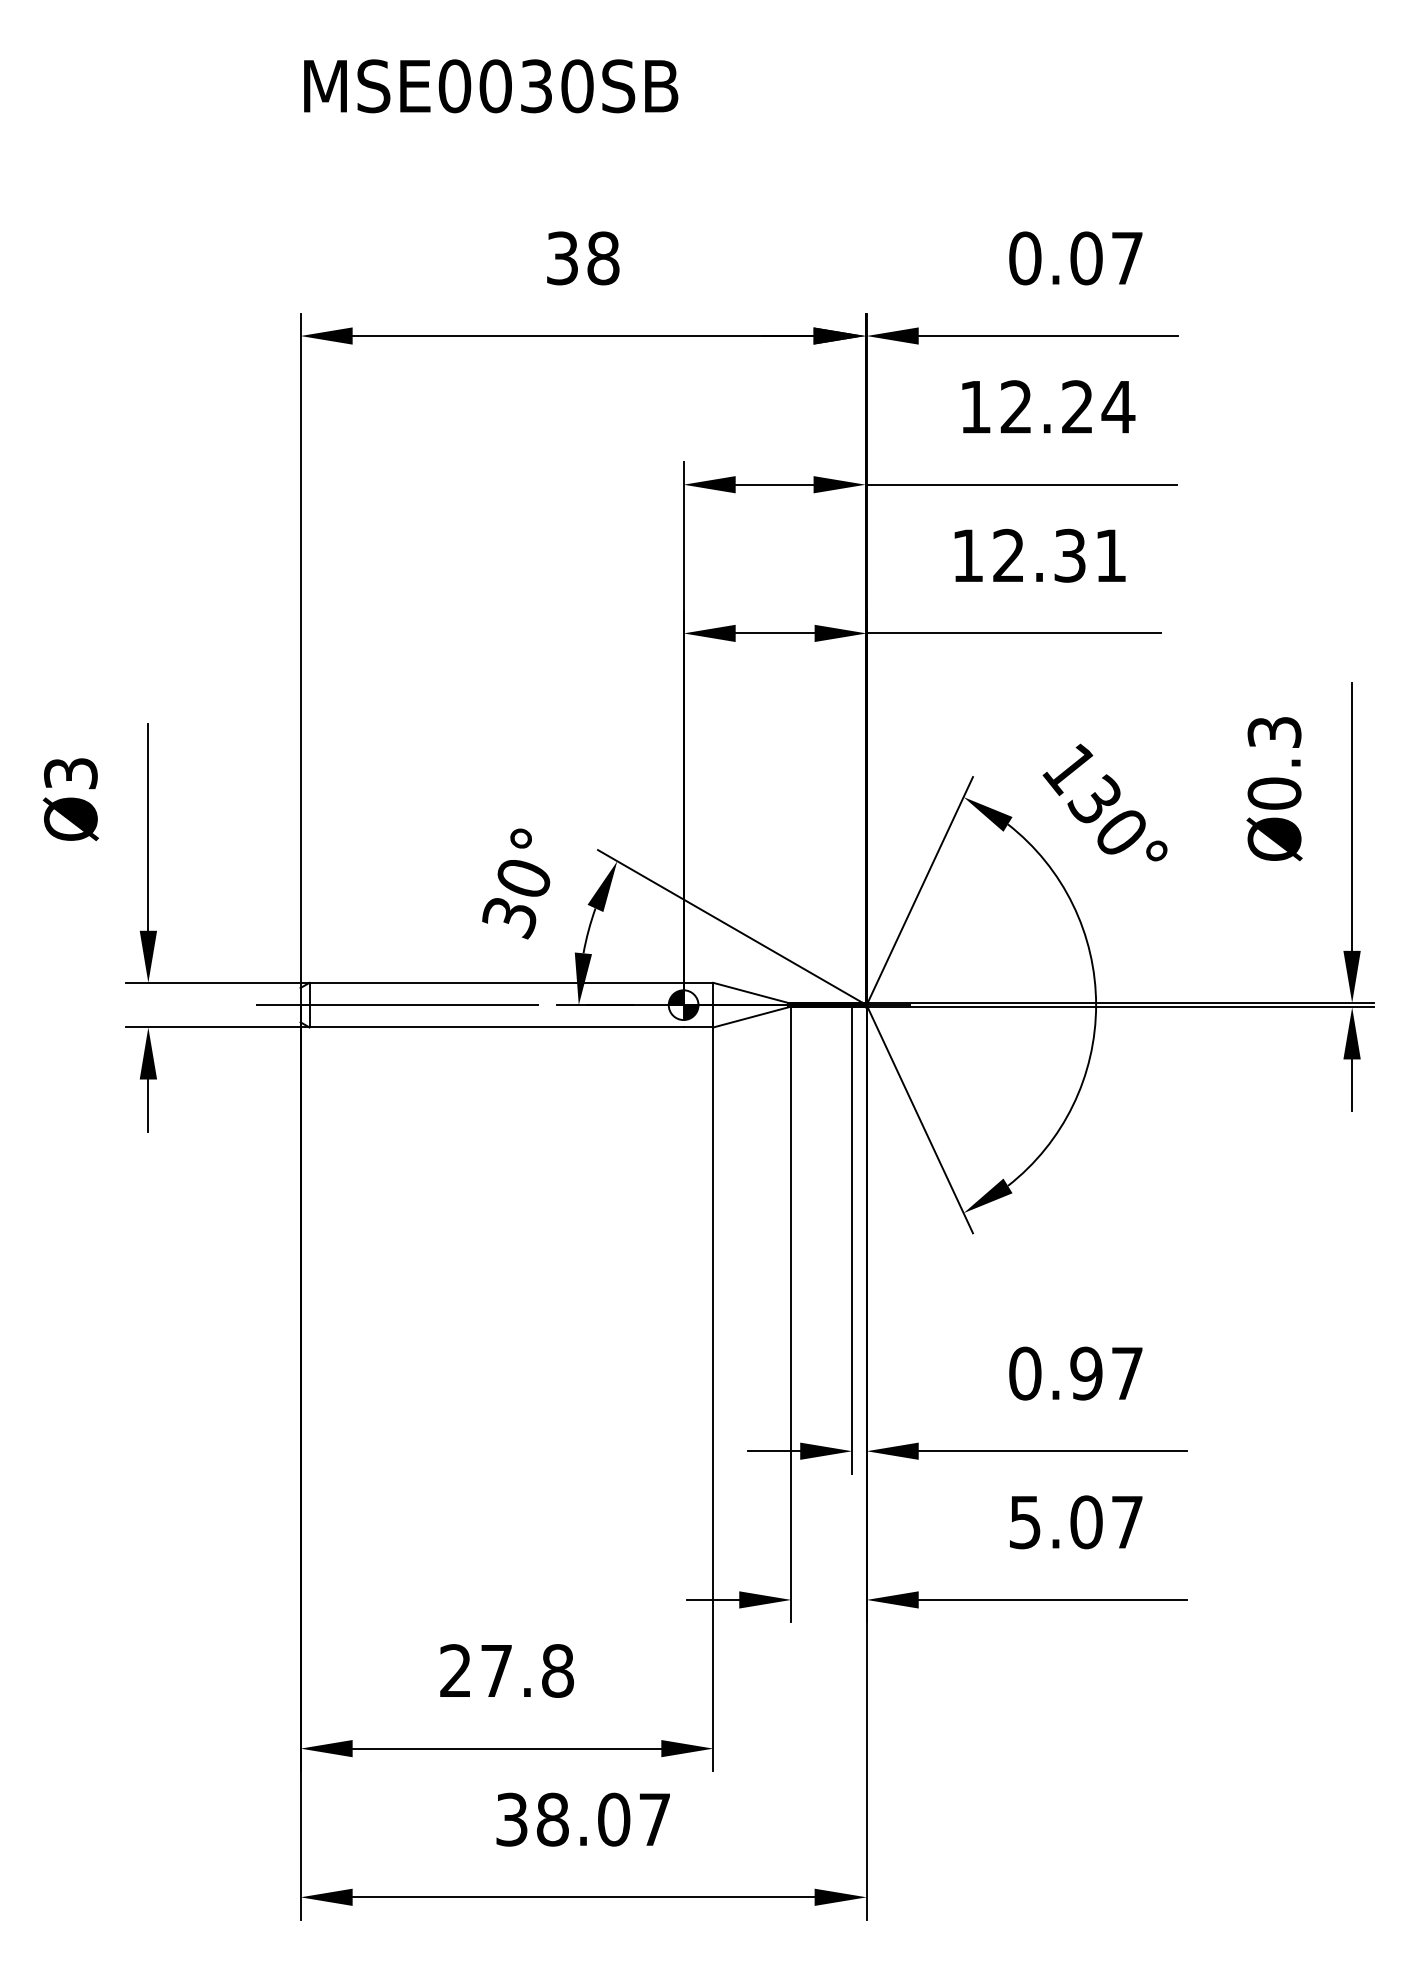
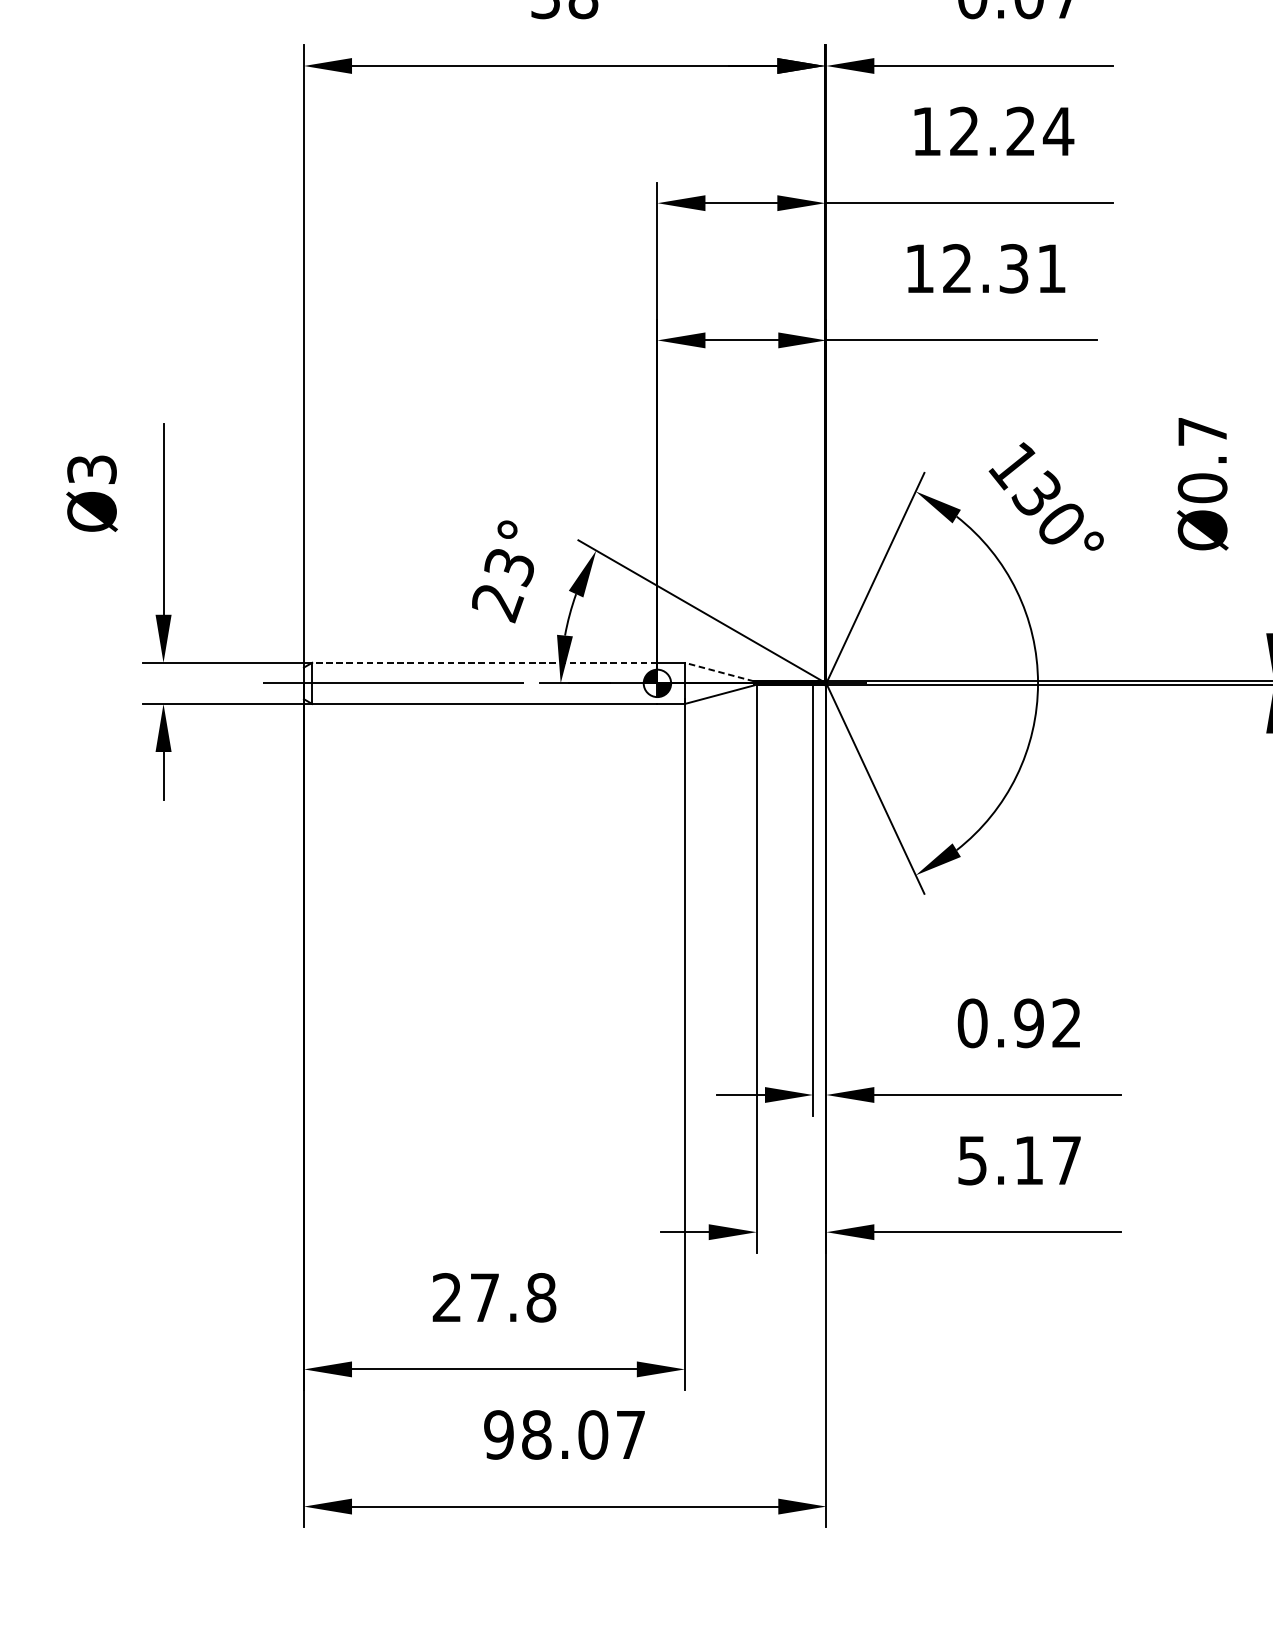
text: (1274, 732) -> (1202, 431), Ø0.3 -> Ø0.7
text: (516, 899) -> (503, 585), 30° -> 23°
line: (496, 982) -> (484, 662), solid -> dashed
line: (750, 992) -> (719, 671), solid -> dashed
text: (1126, 1372) -> (1066, 1022), 0.97 -> 0.92
text: (1086, 1522) -> (1029, 1160), 5.07 -> 5.17
text: (511, 1819) -> (498, 1434), 38.07 -> 98.07

